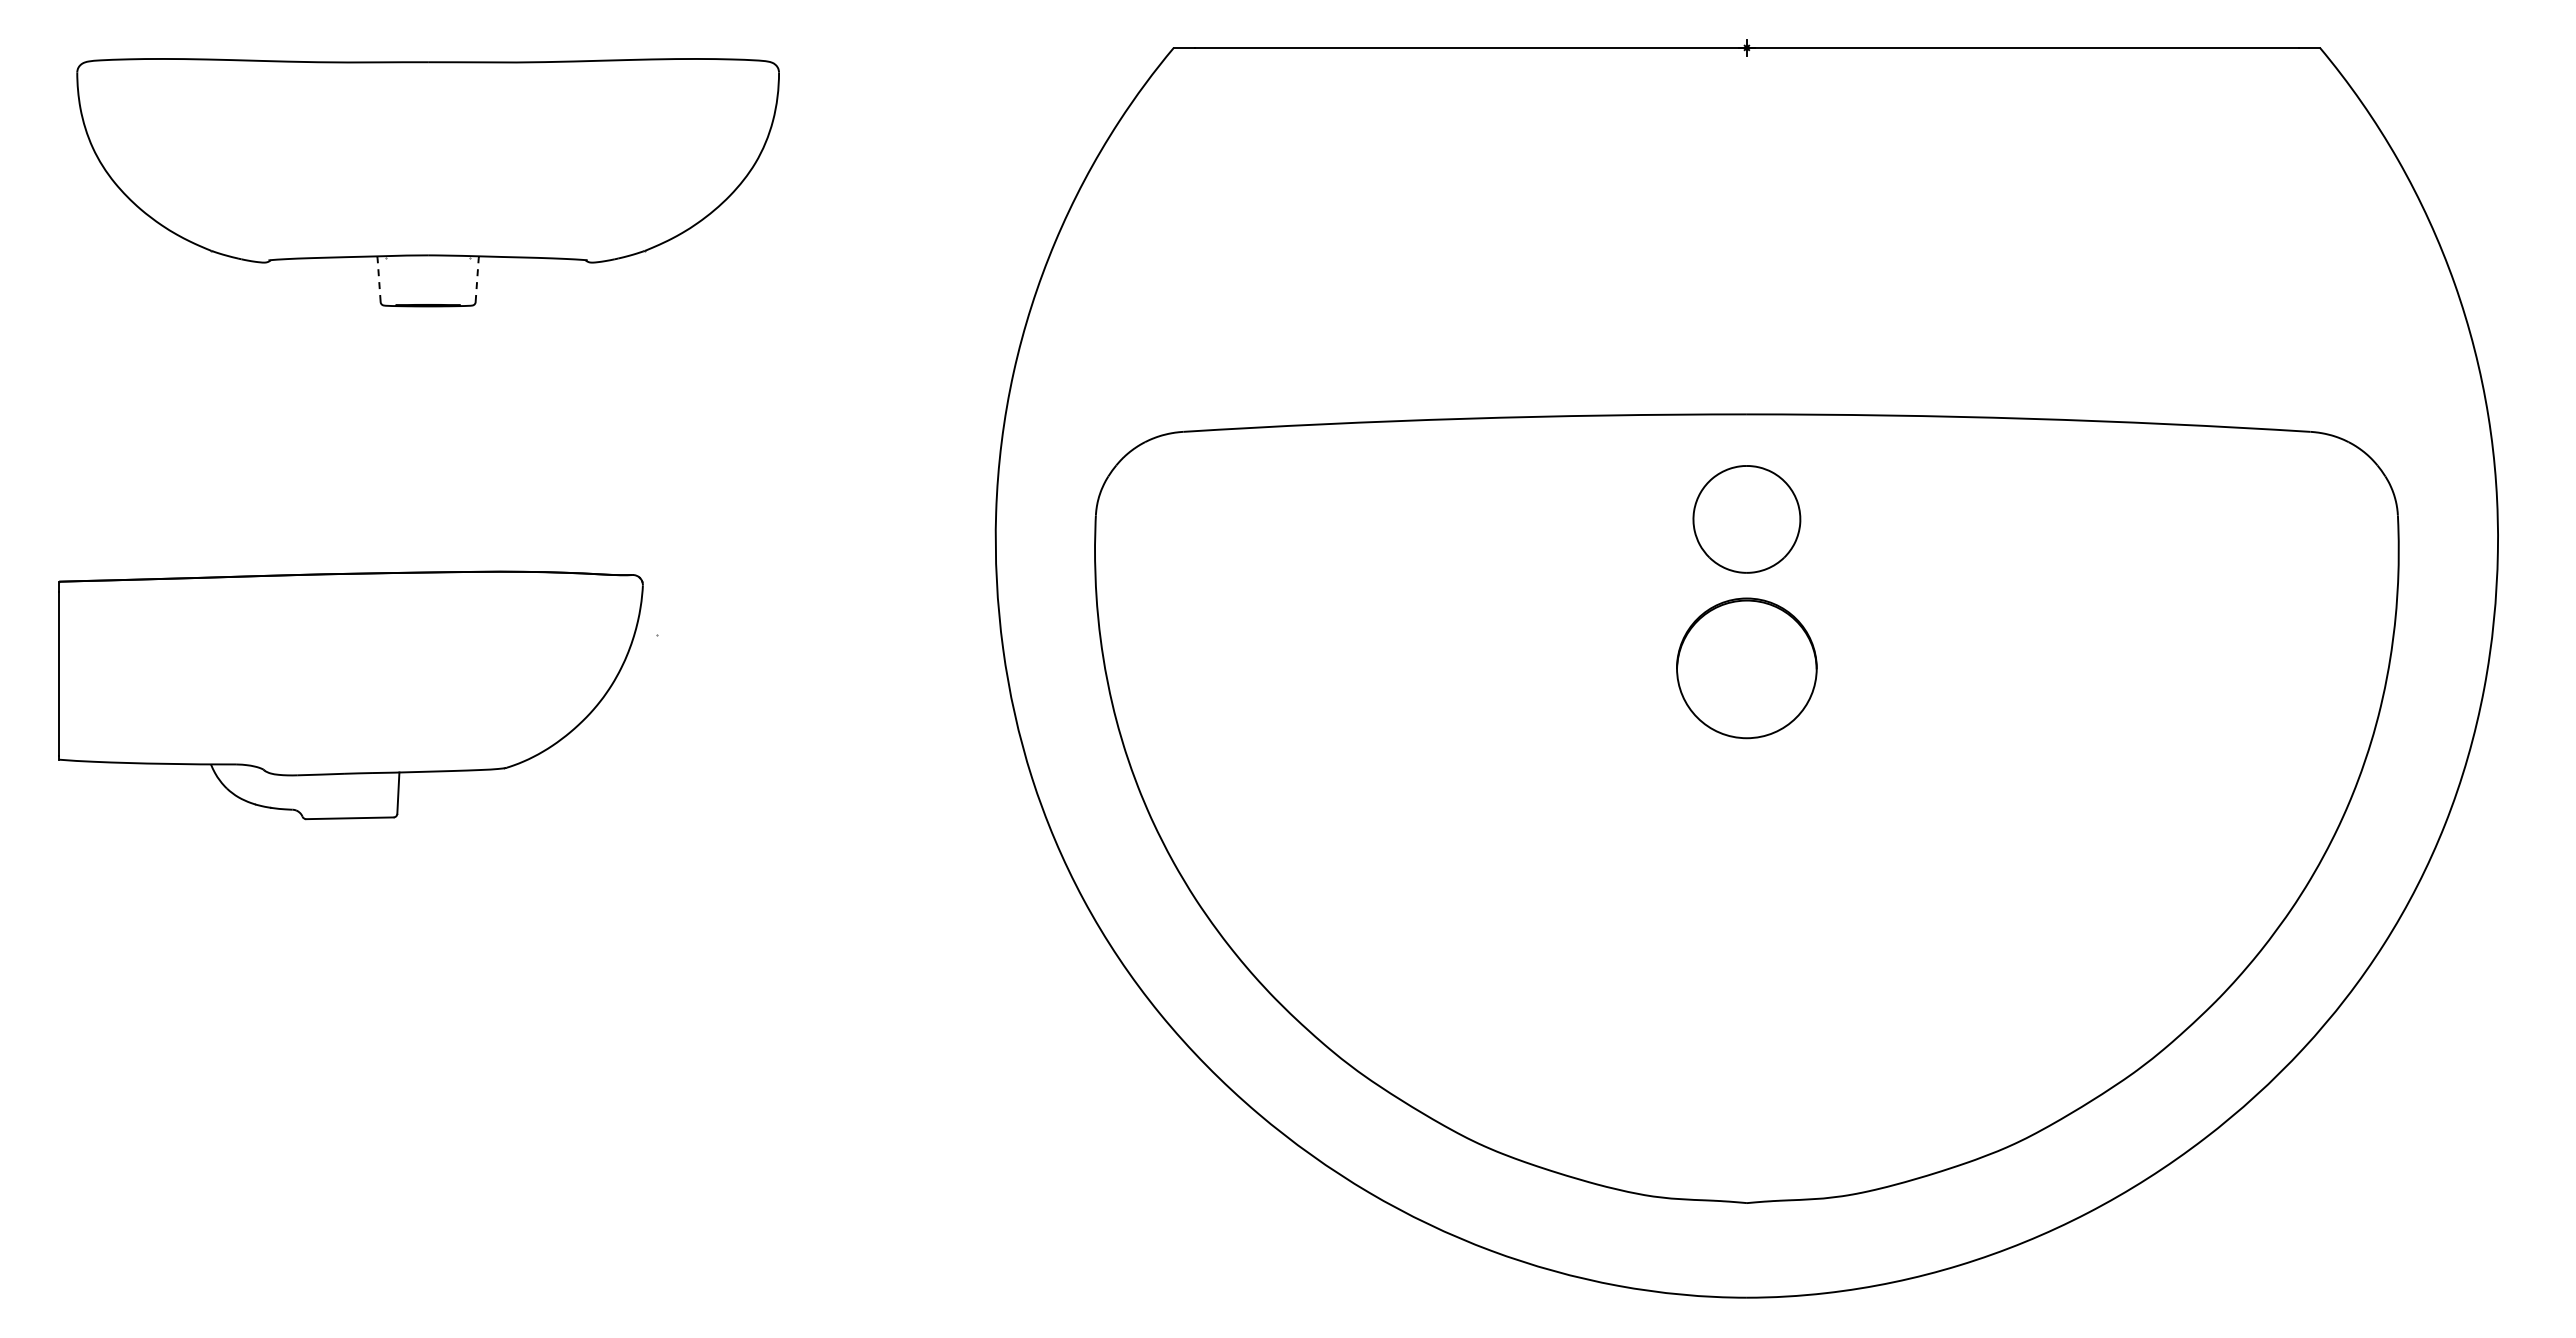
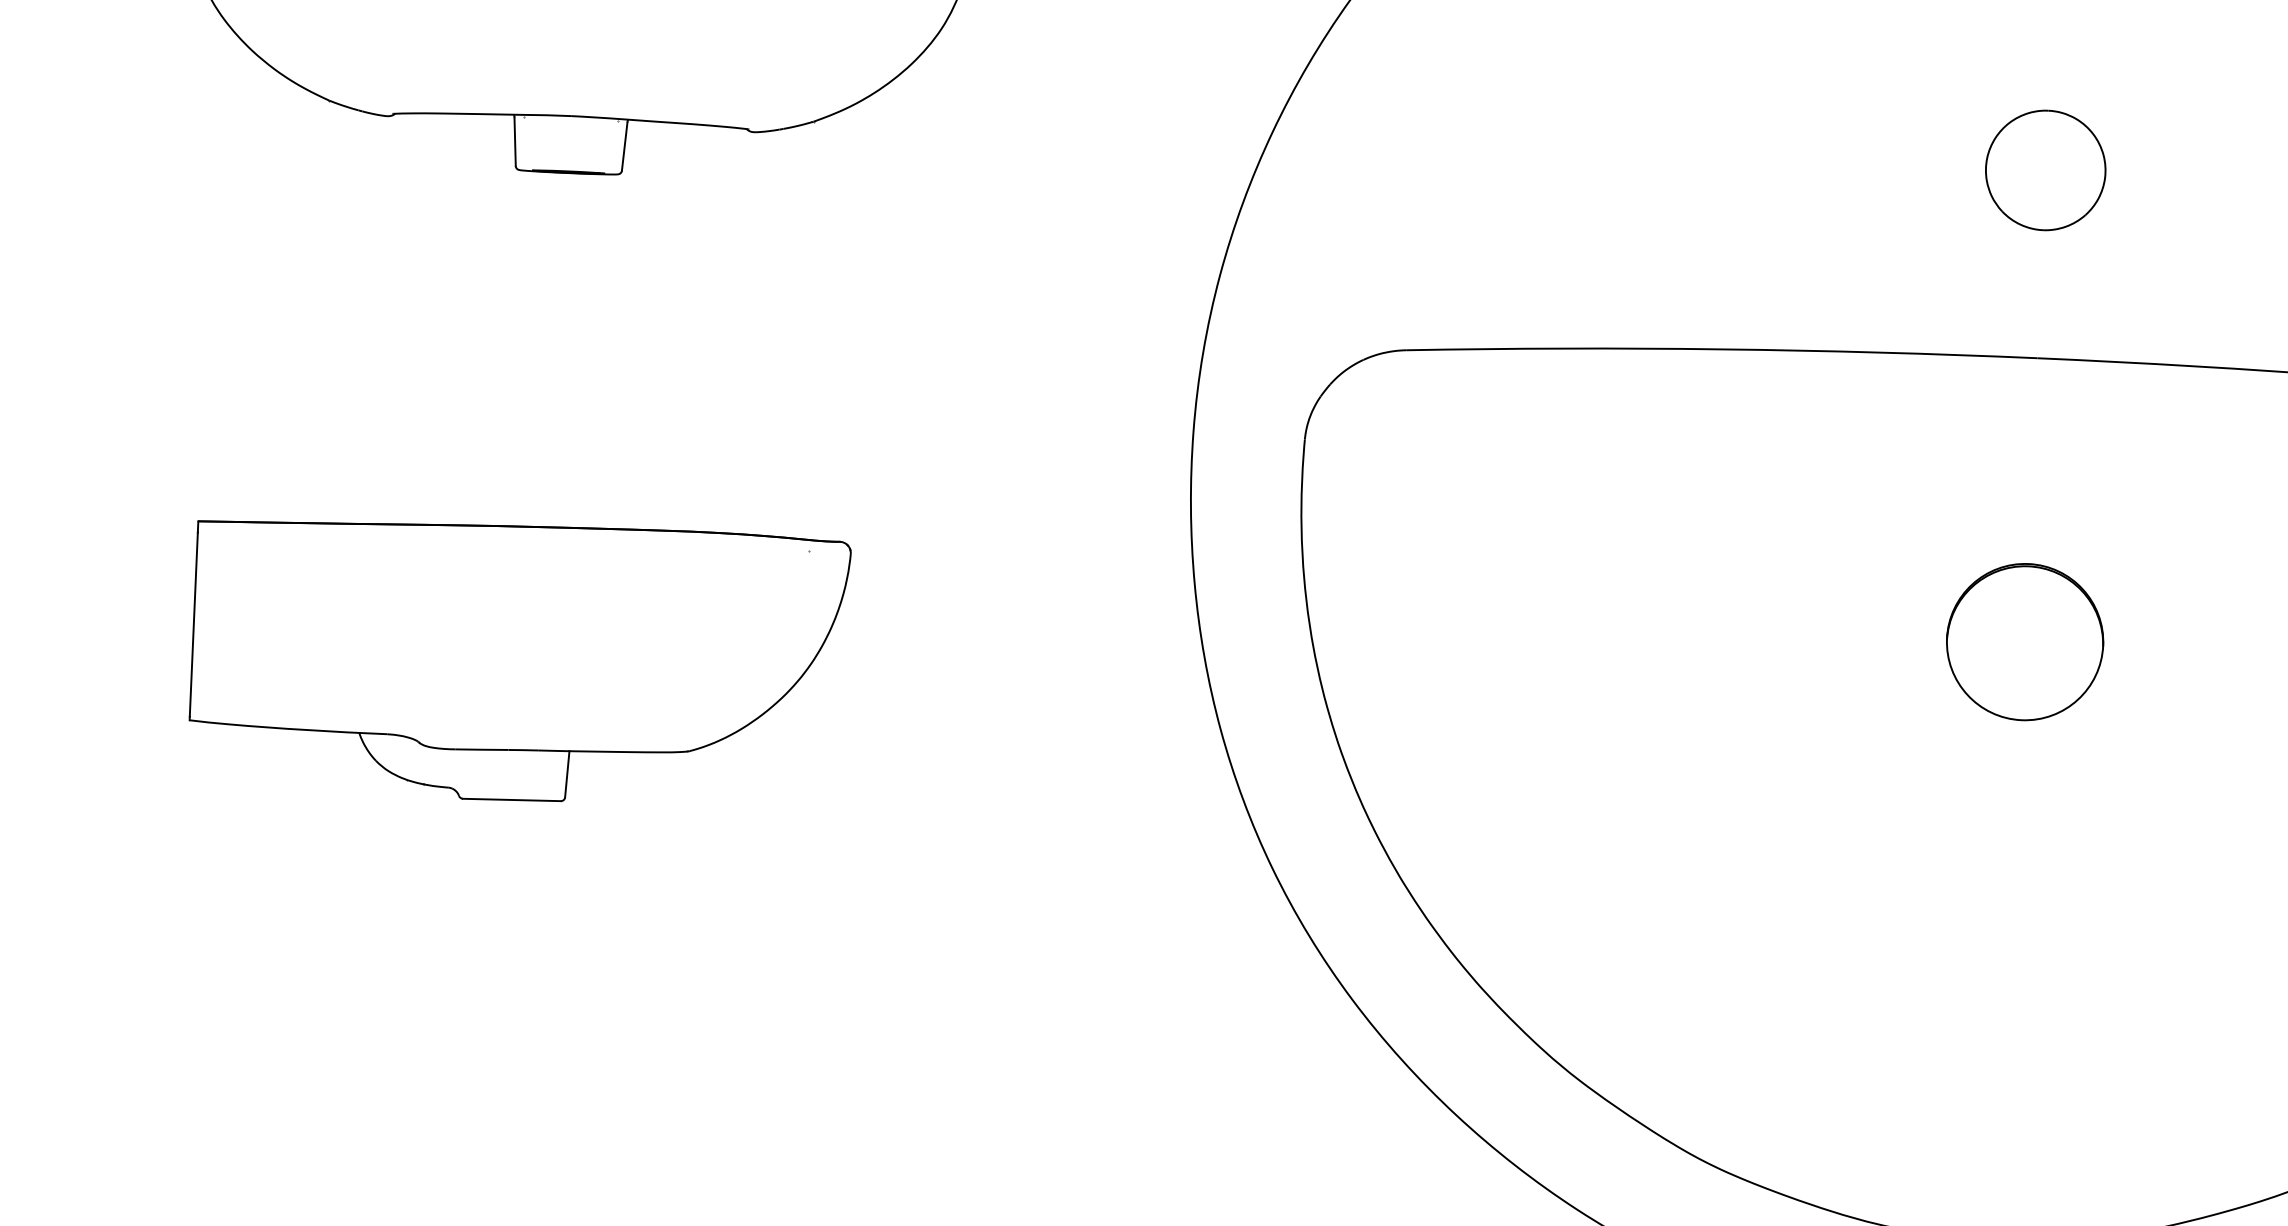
line: (379, 280) -> (515, 141), dashed -> solid
line: (477, 280) -> (625, 146), dashed -> solid
part: (1746, 519) -> (2045, 170), moved
part: (350, 695) -> (518, 662), moved

